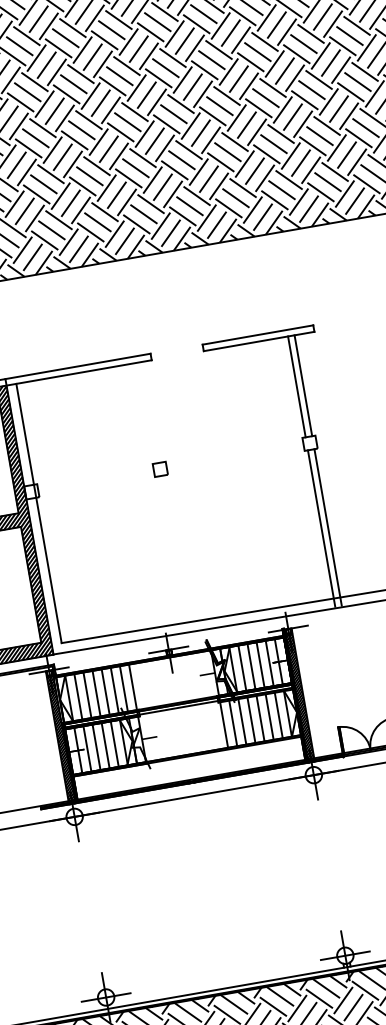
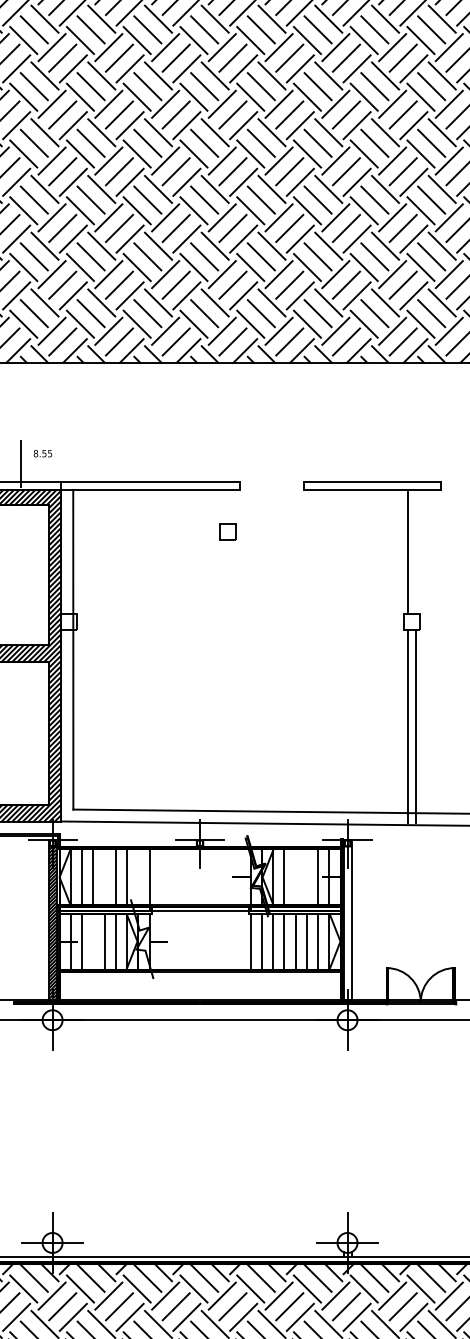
line: (303, 385) -> (416, 551), removed
part: (160, 468) -> (227, 531), moved
line: (260, 665) -> (306, 877), removed
line: (251, 666) -> (295, 877), removed
line: (124, 688) -> (138, 877), removed
line: (96, 693) -> (104, 877), removed
hatch: (299, 695) -> (347, 921), removed
line: (96, 747) -> (93, 941), removed

